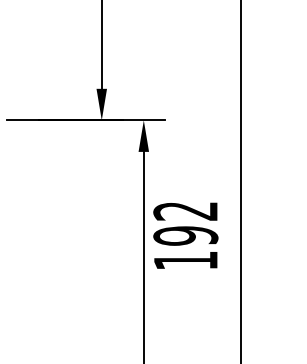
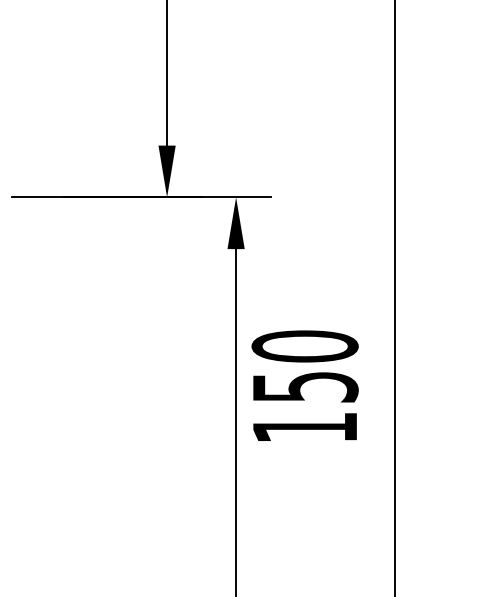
text: (185, 223) -> (304, 366), 192 -> 150

